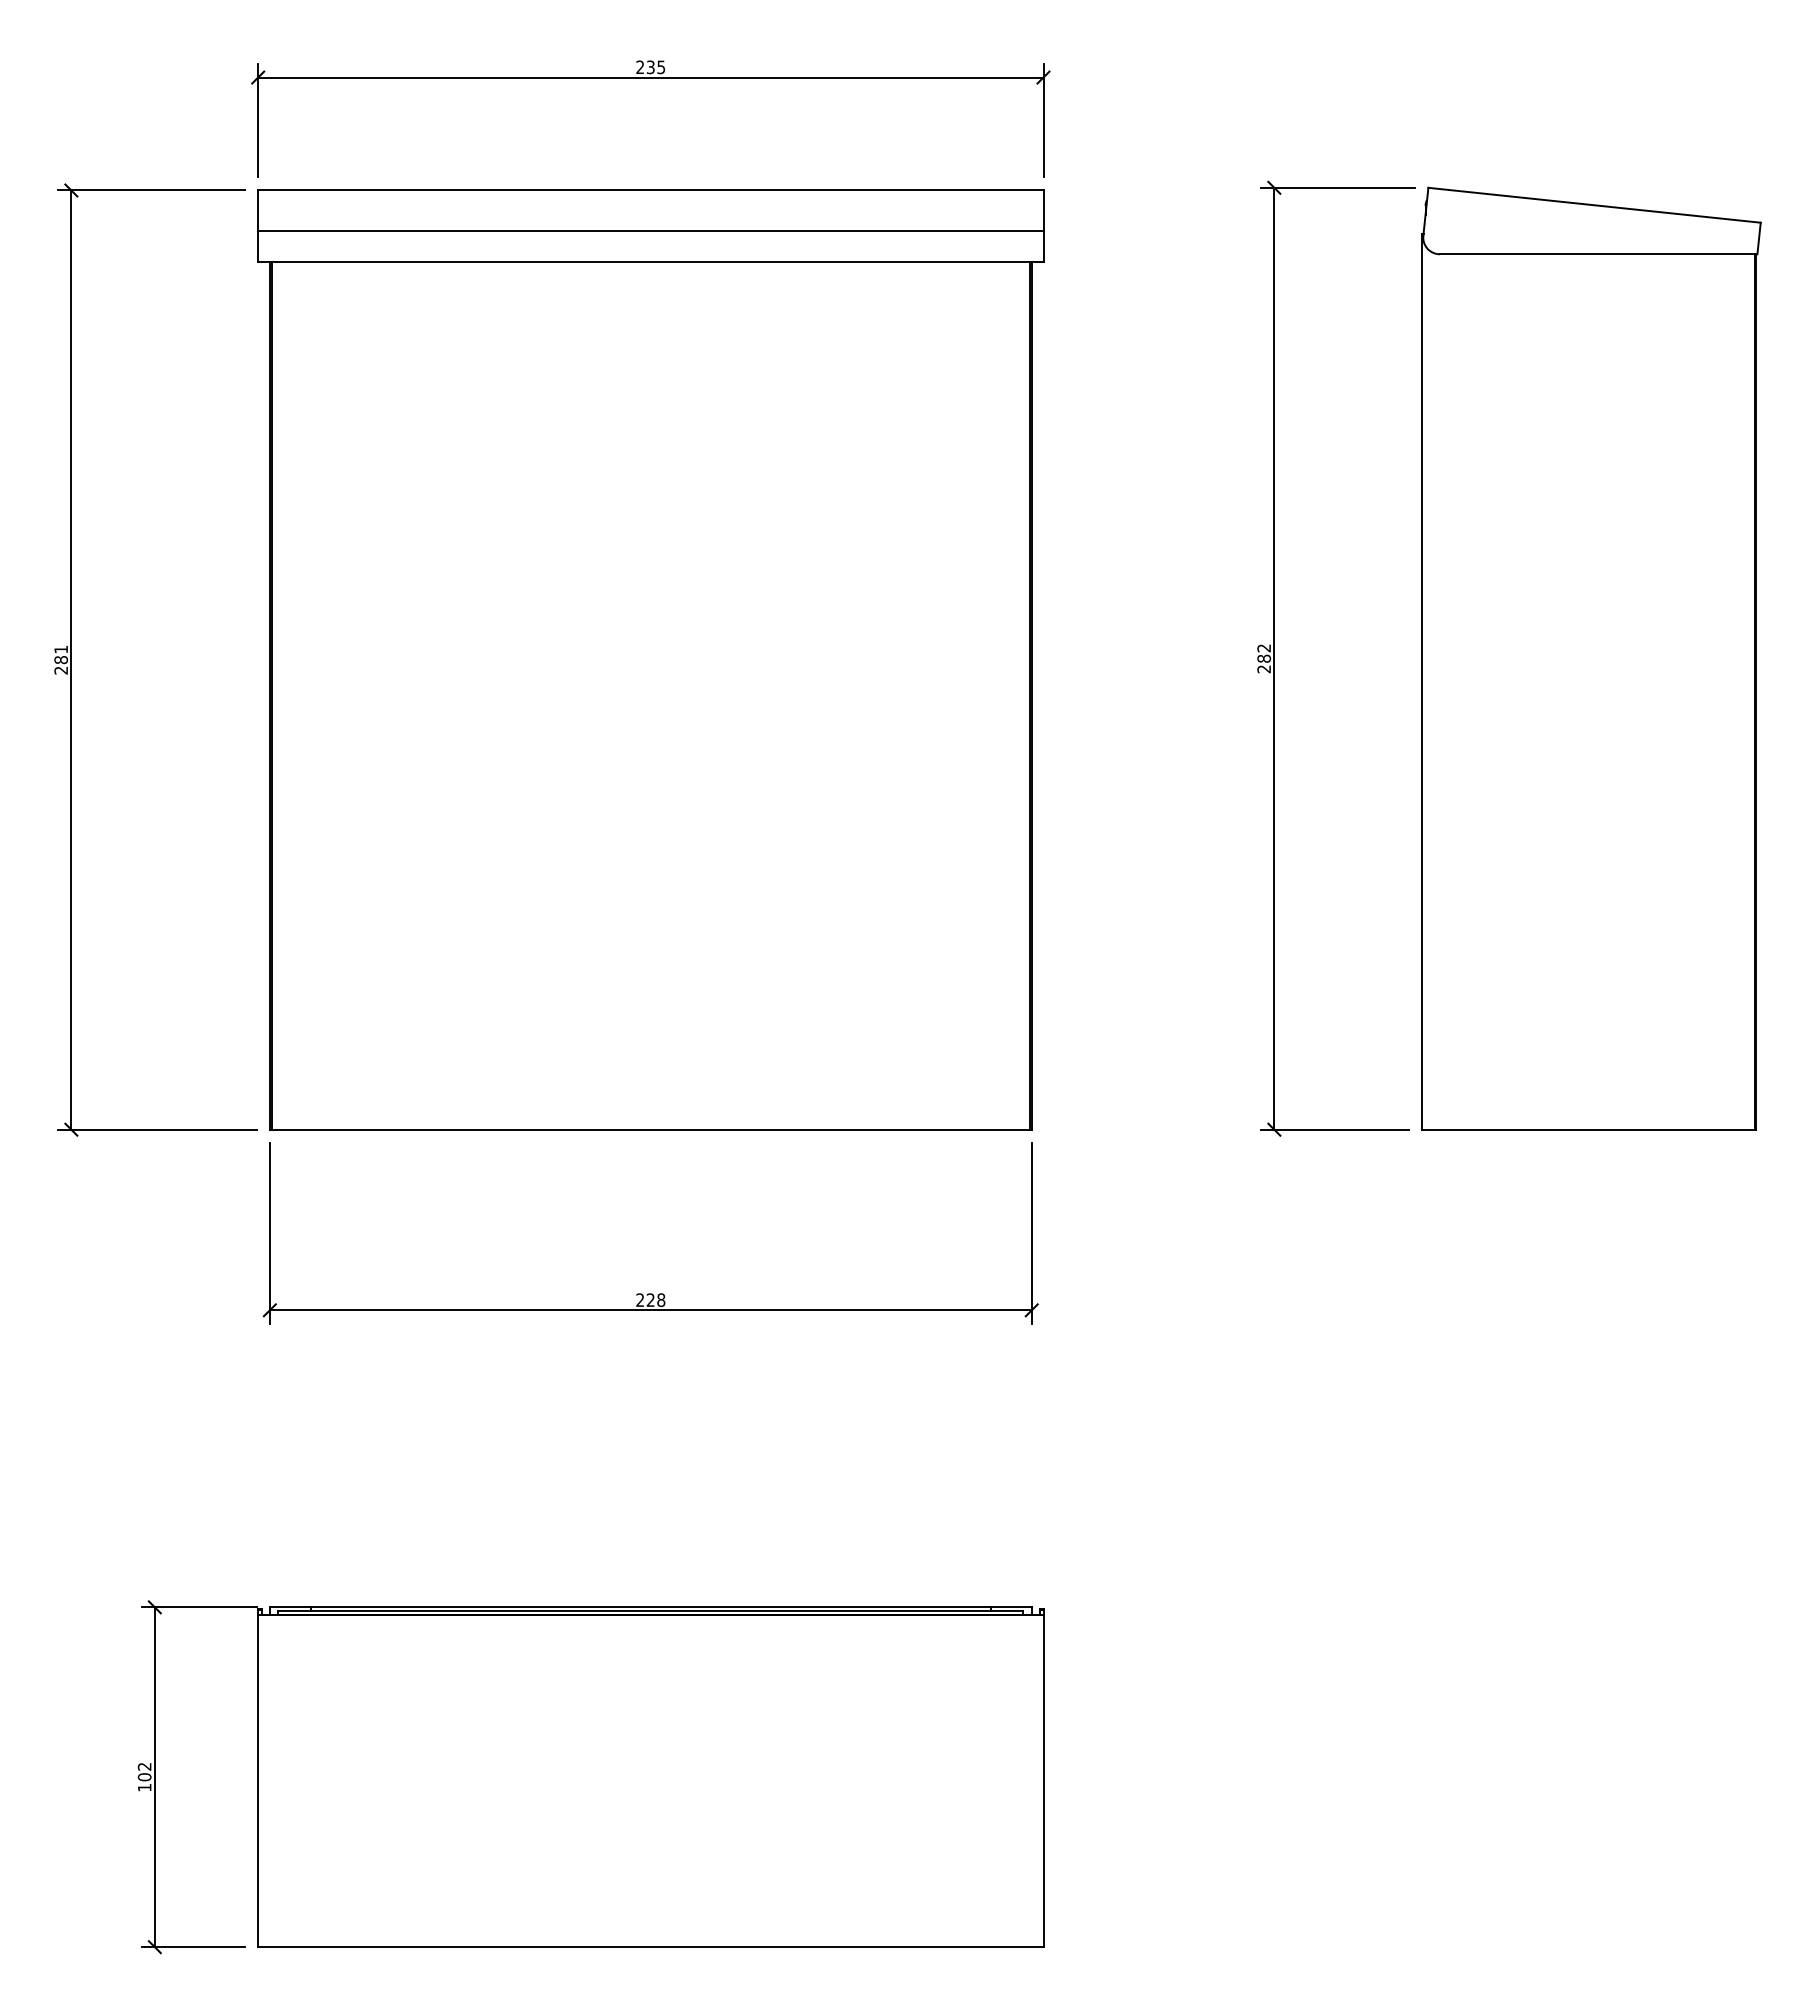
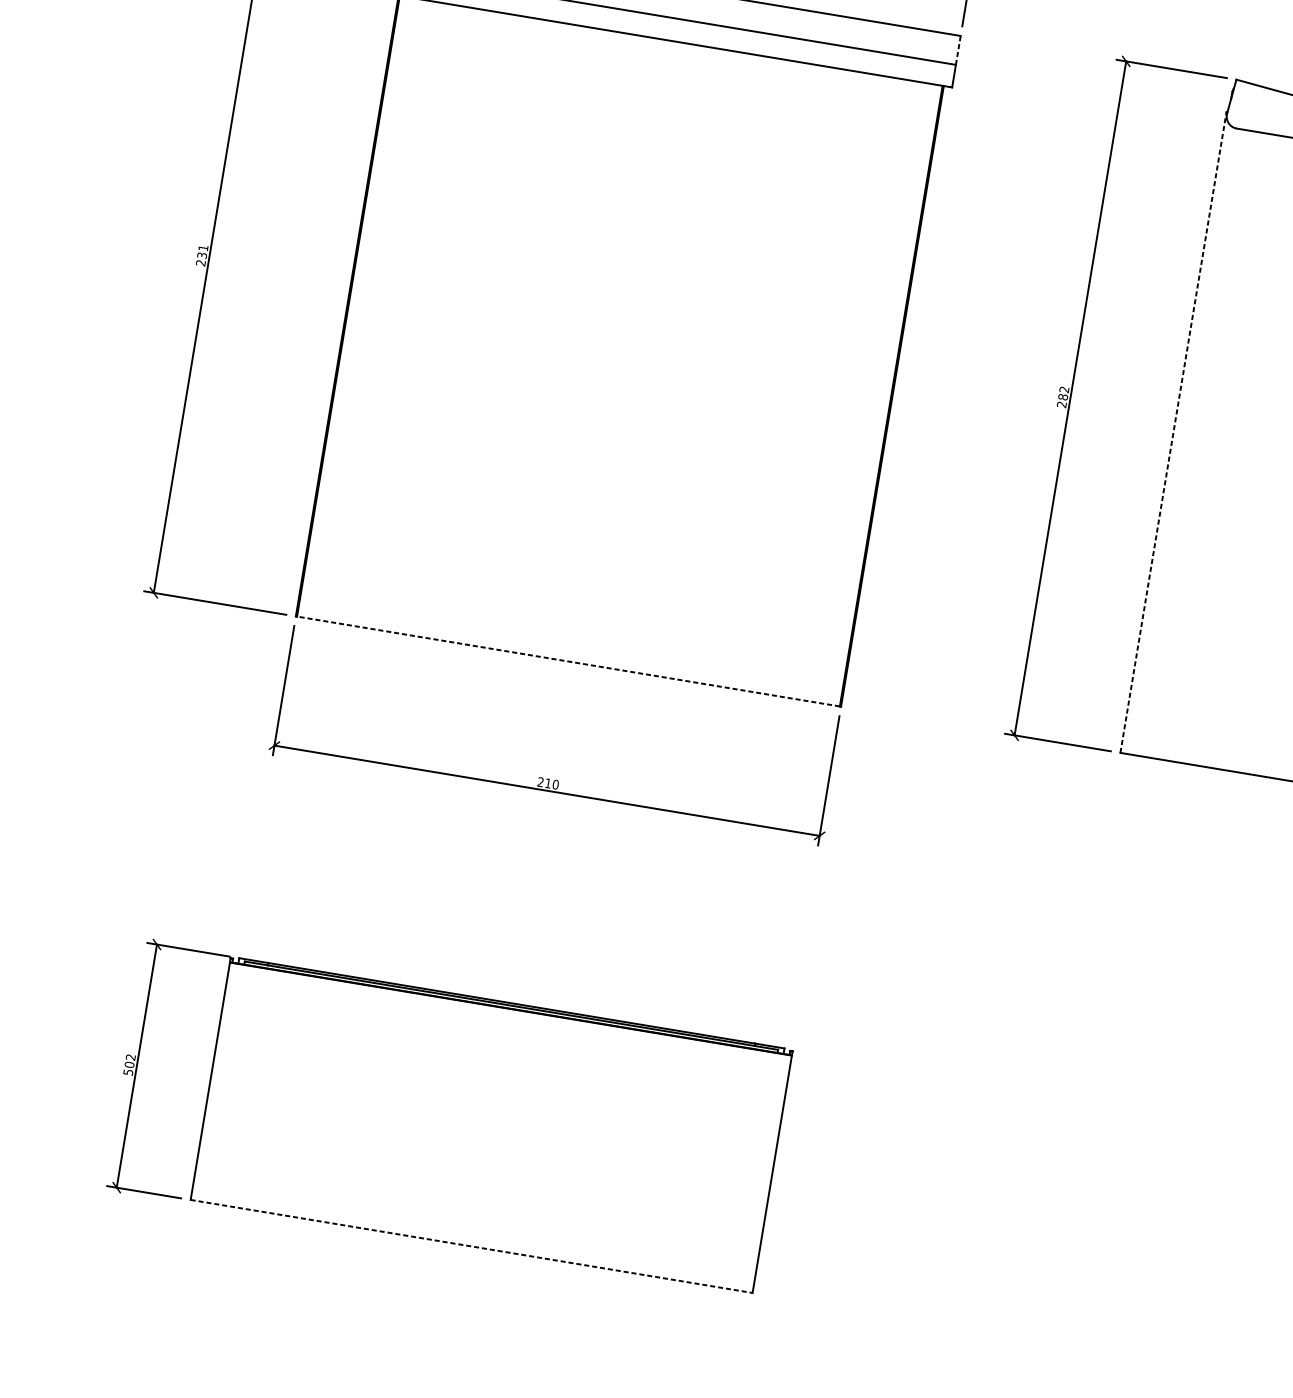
line: (1043, 210) -> (958, 50), solid -> dashed
text: (60, 660) -> (201, 255), 281 -> 231
line: (1422, 681) -> (1173, 432), solid -> dashed
line: (650, 1129) -> (568, 661), solid -> dashed
text: (655, 1299) -> (551, 783), 228 -> 210
text: (144, 1787) -> (128, 1072), 102 -> 502
line: (650, 1947) -> (471, 1246), solid -> dashed

